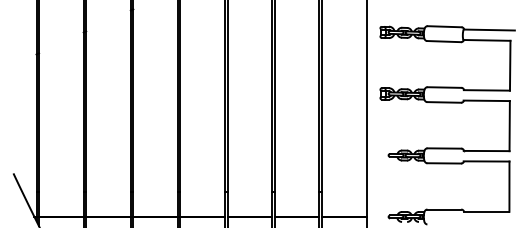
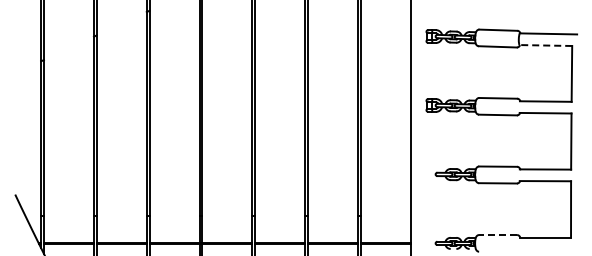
line: (486, 40) -> (545, 45), solid -> dashed
line: (444, 209) -> (498, 235), solid -> dashed

